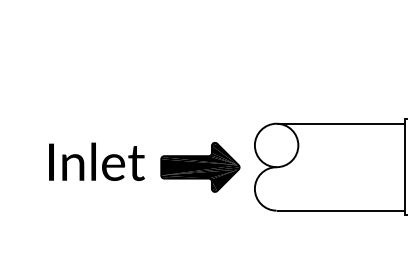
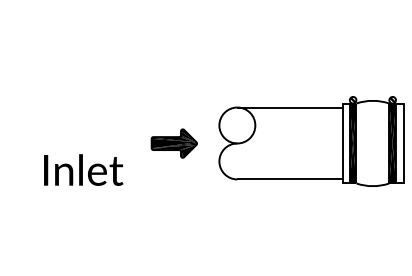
text: (96, 161) -> (83, 169), moved
part: (200, 167) -> (174, 143), size x0.7

